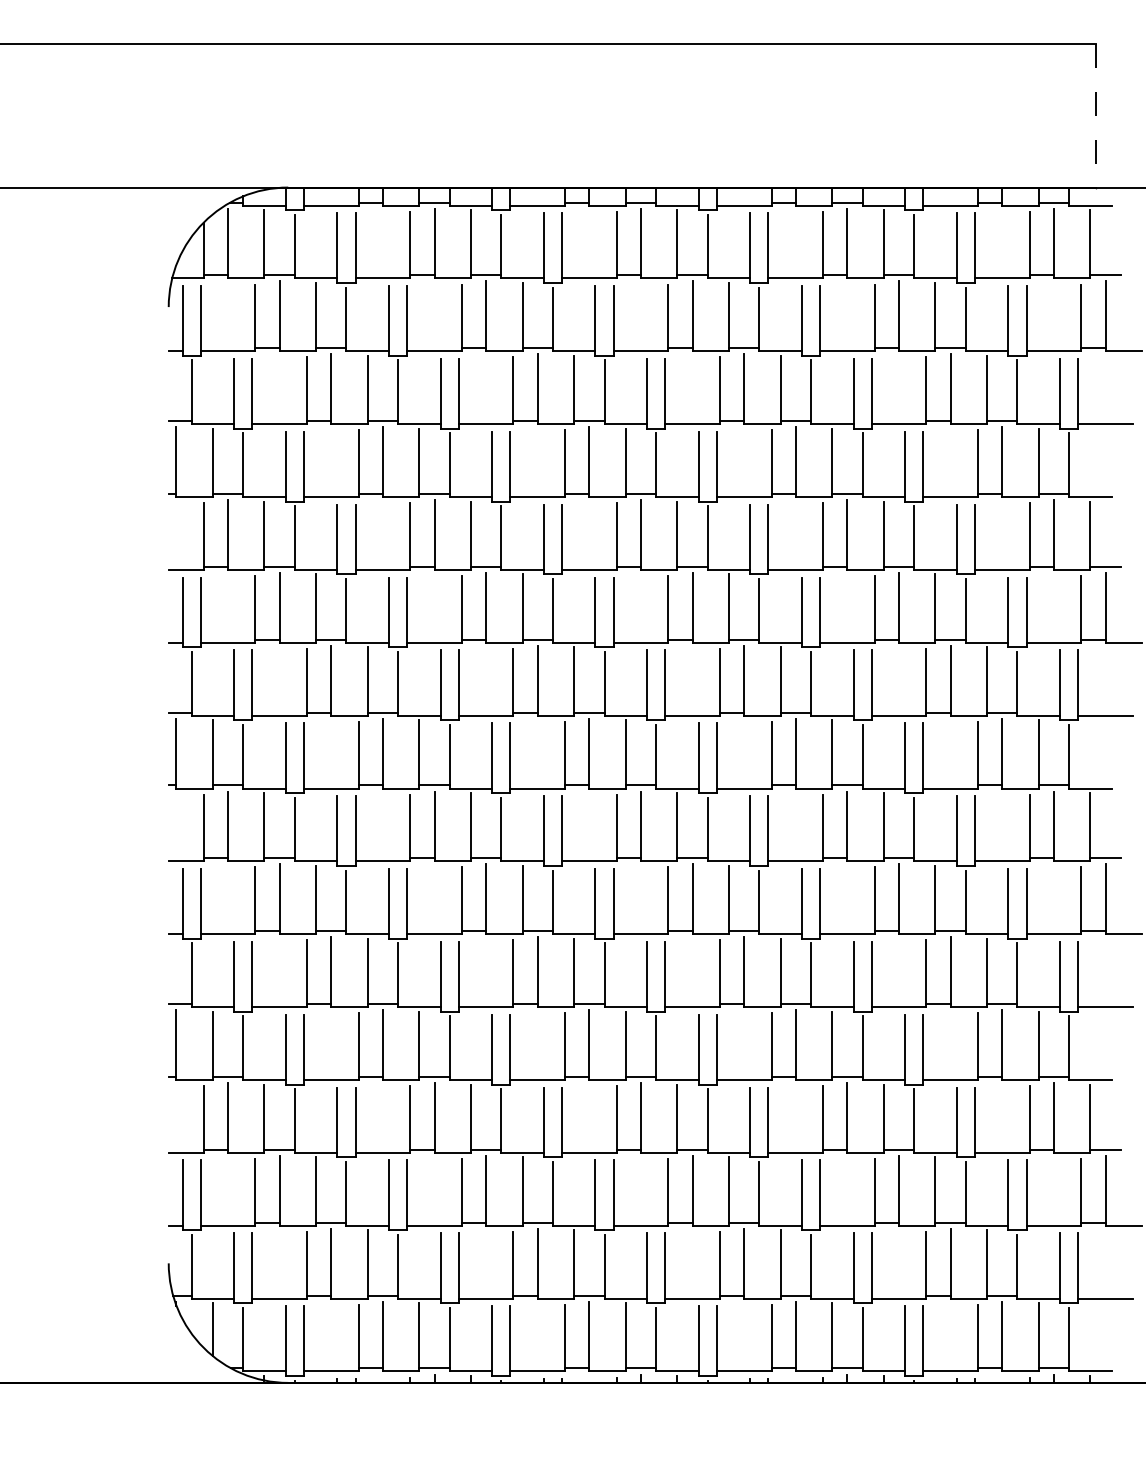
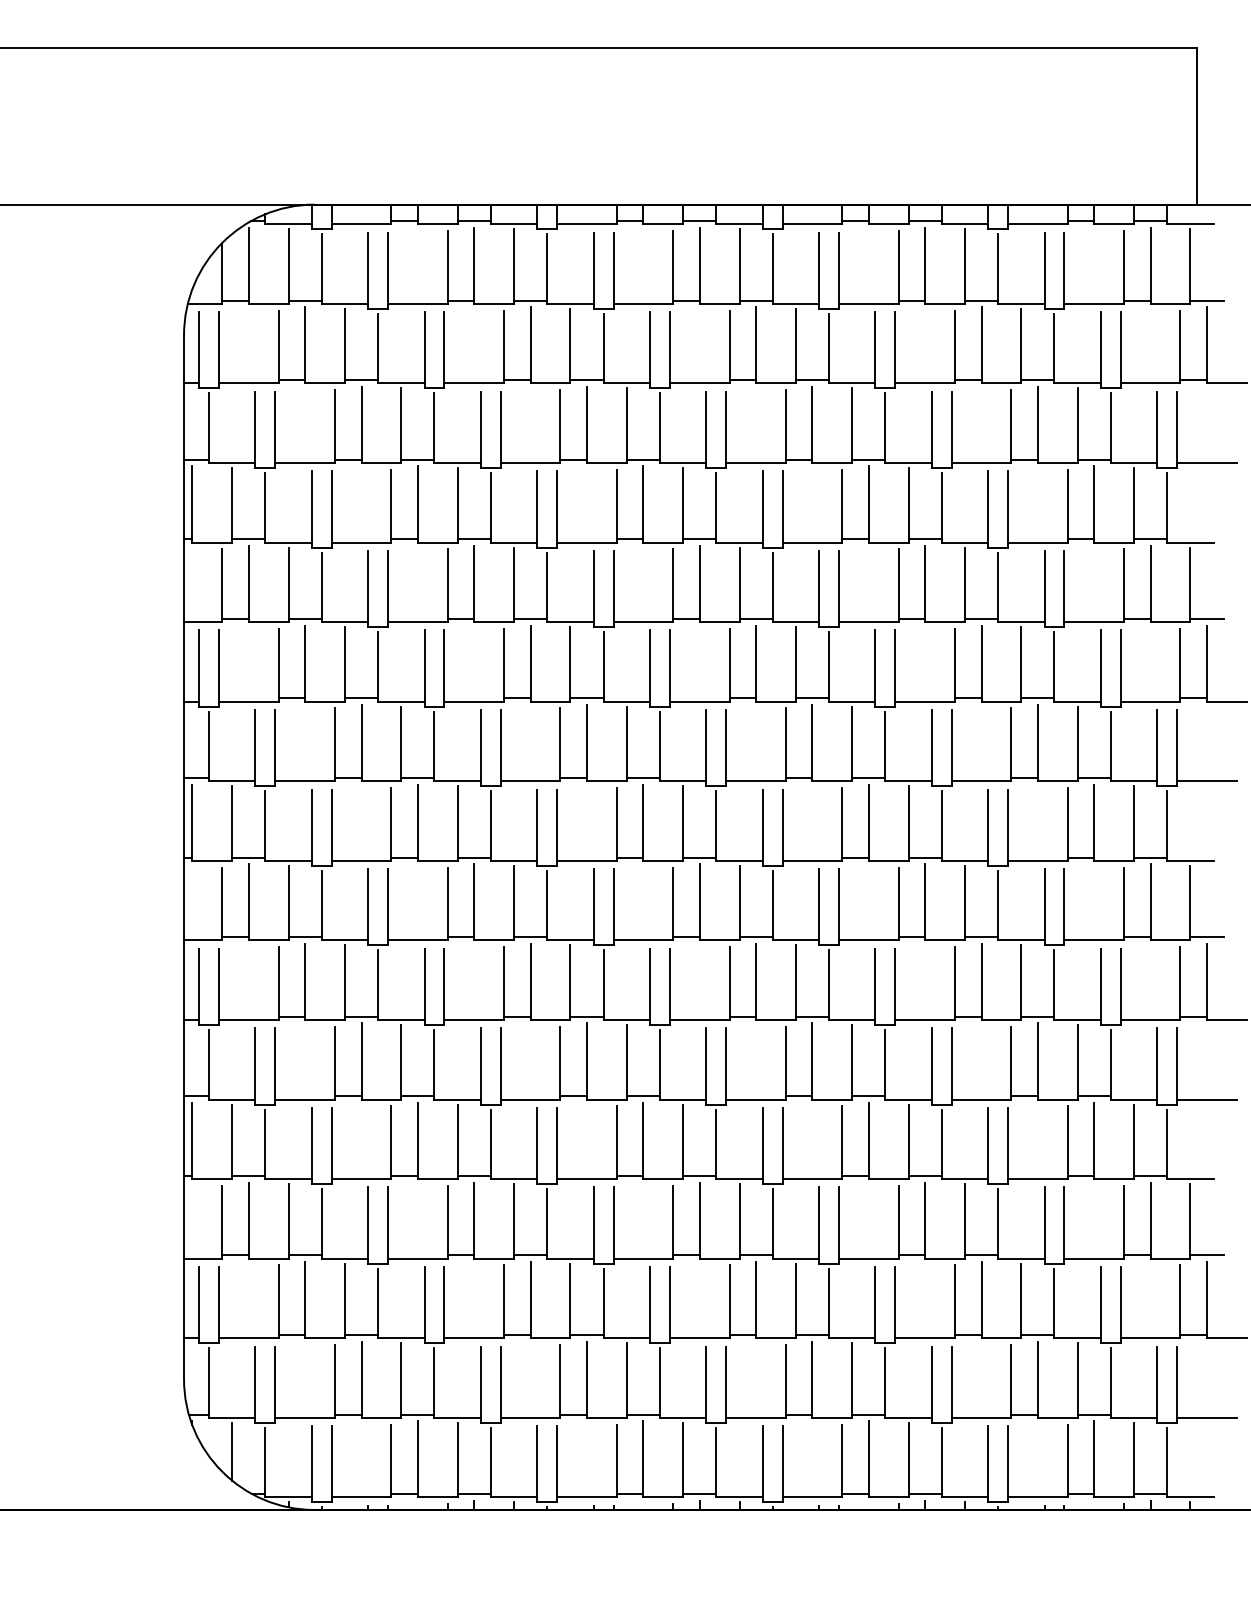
line: (1096, 115) -> (1197, 125), dashed -> solid
line: (168, 785) -> (183, 857), added

